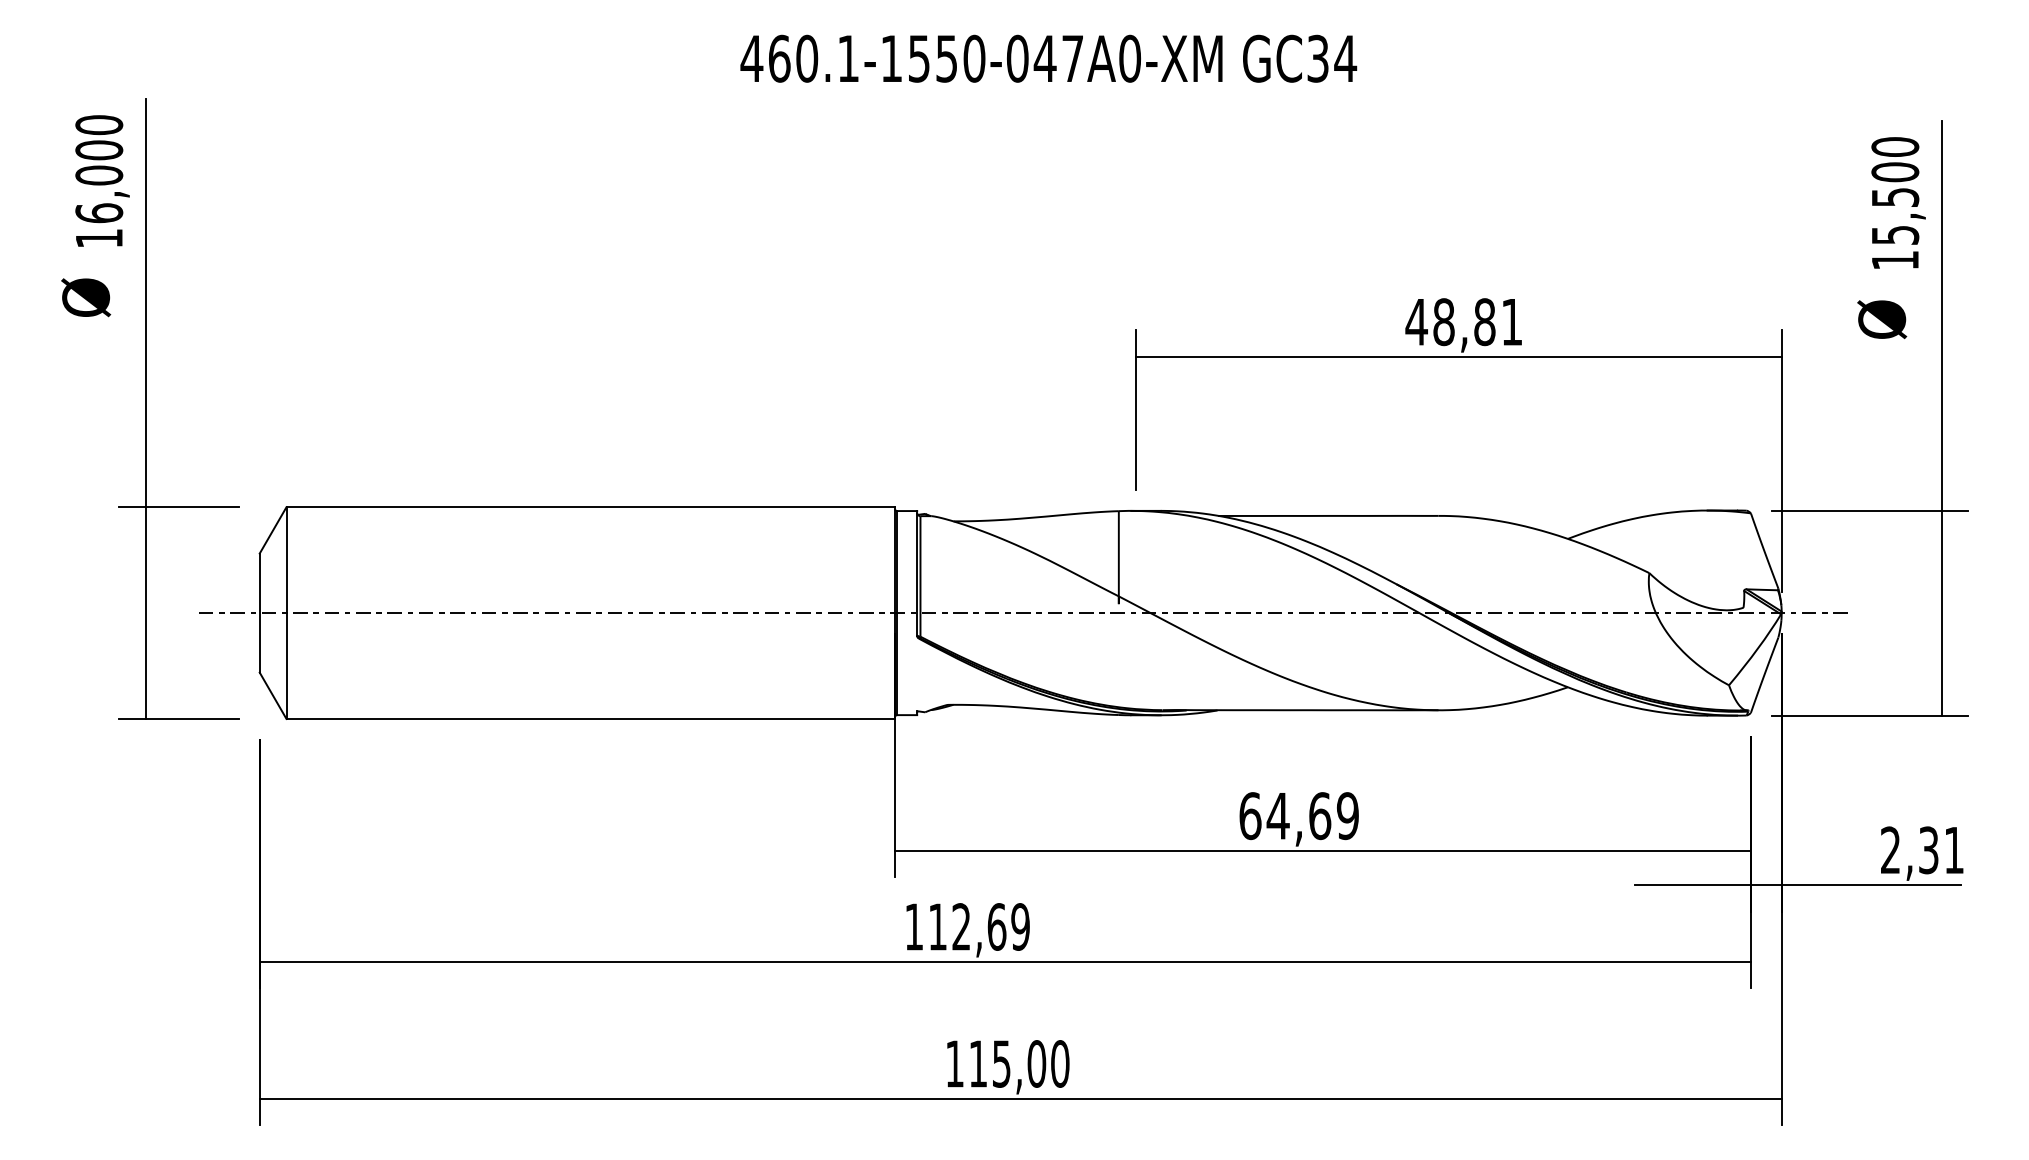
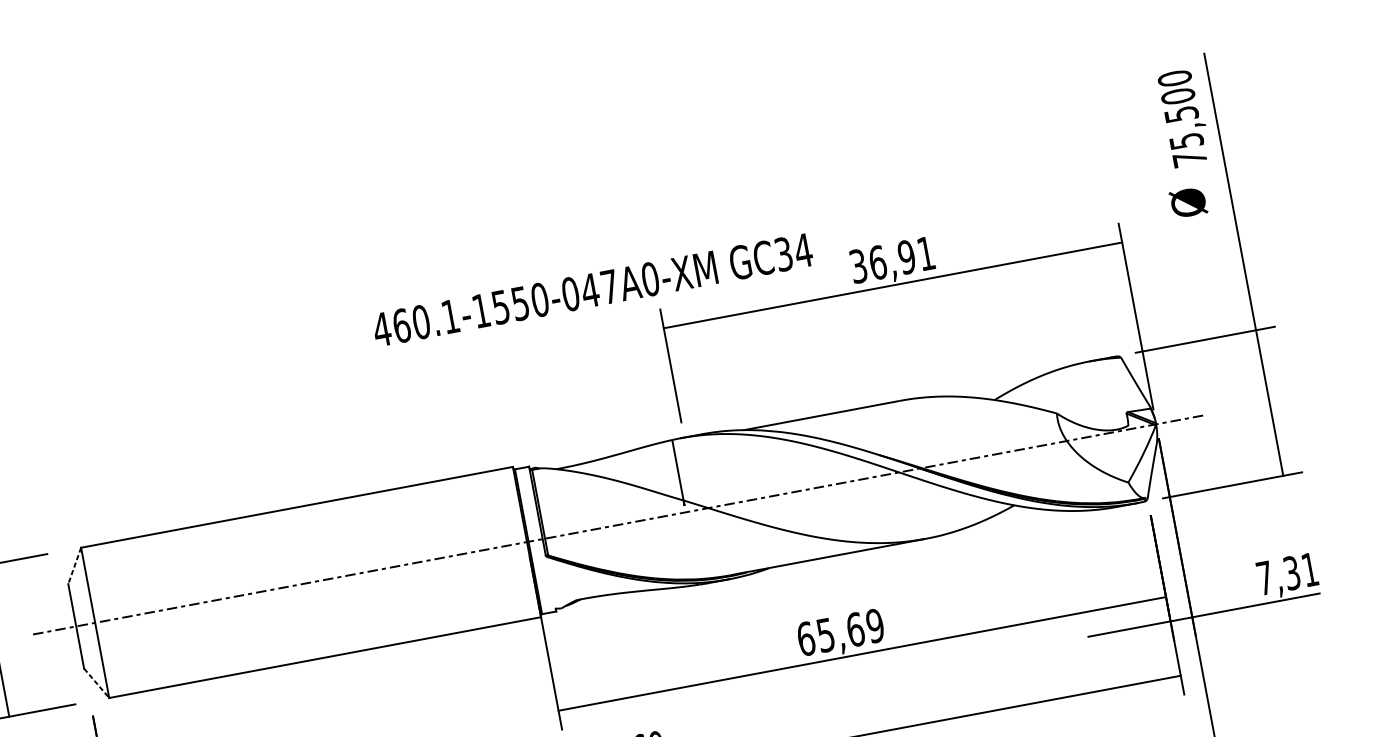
text: (1048, 58) -> (592, 289), moved
text: (1895, 260) -> (1190, 159), 15,500 -> 75,500
text: (1450, 322) -> (882, 262), 48,81 -> 36,91
line: (273, 530) -> (75, 565), solid -> dashed
line: (273, 695) -> (96, 683), solid -> dashed
text: (1277, 816) -> (825, 635), 64,69 -> 65,69
text: (1890, 849) -> (1264, 577), 2,31 -> 7,31

